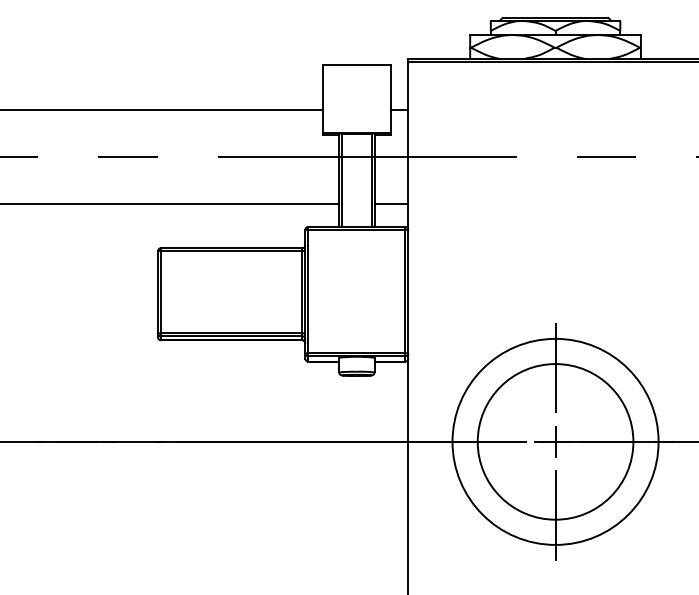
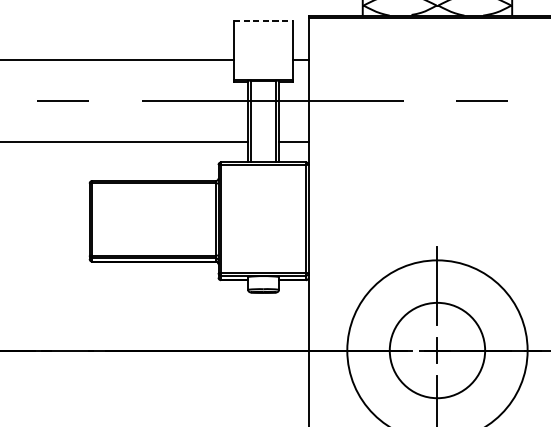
line: (356, 65) -> (263, 21), solid -> dashed
circle: (555, 441) -> (437, 350), size x0.7

